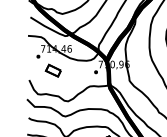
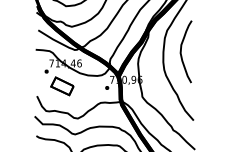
part: (53, 70) -> (62, 86), size x1.43

